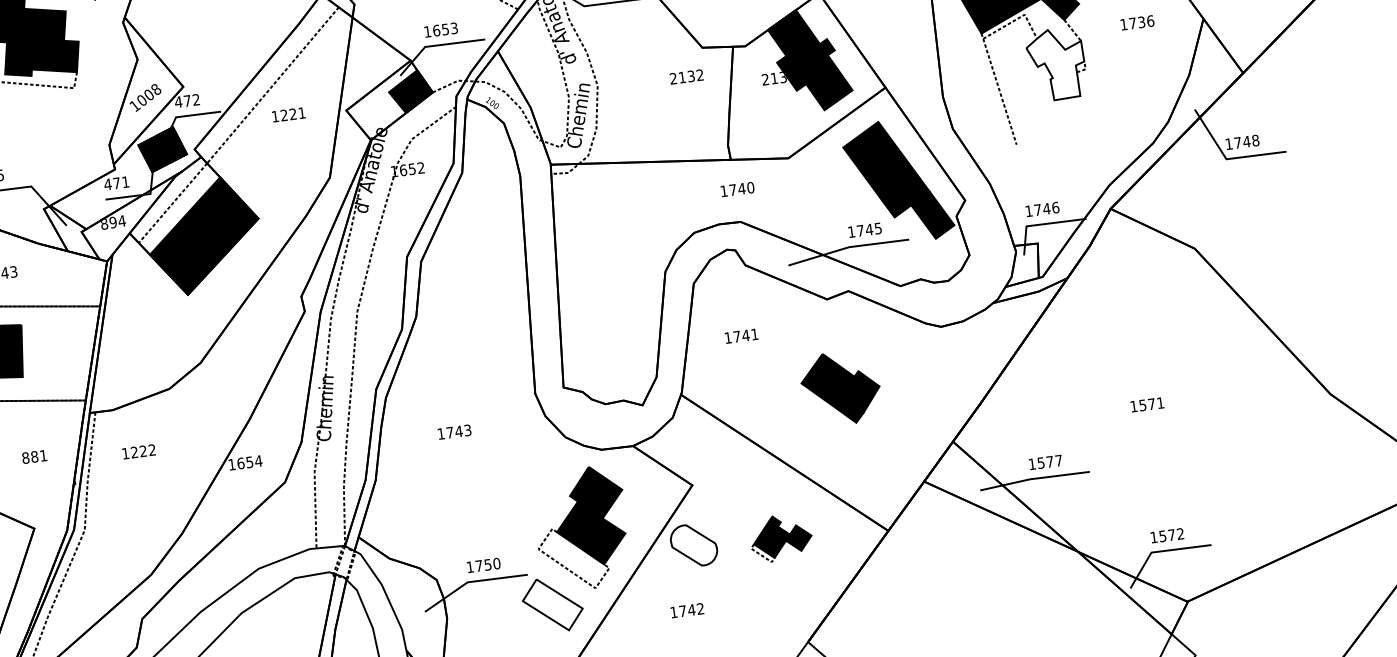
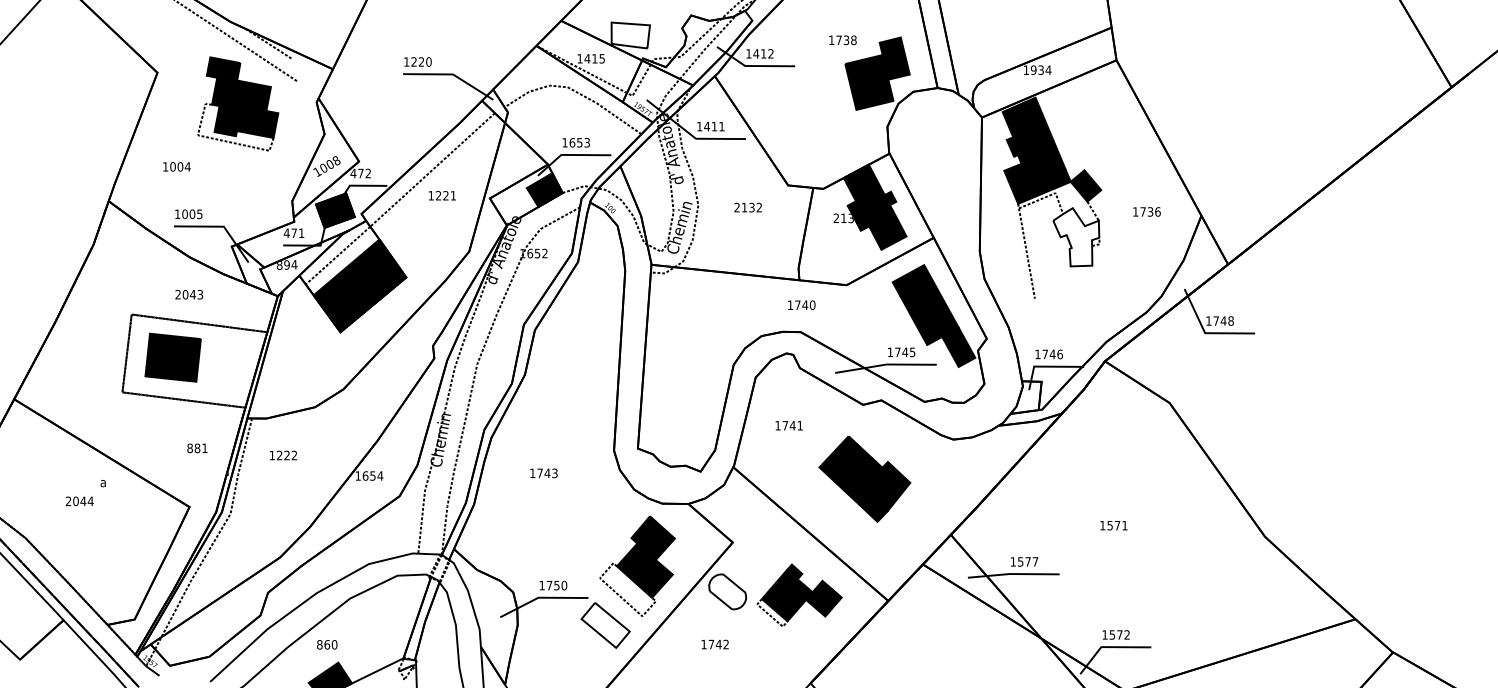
text: (685, 76) -> (747, 207), moved
part: (840, 387) -> (864, 478), size x1.43
part: (780, 537) -> (799, 594), size x1.67

